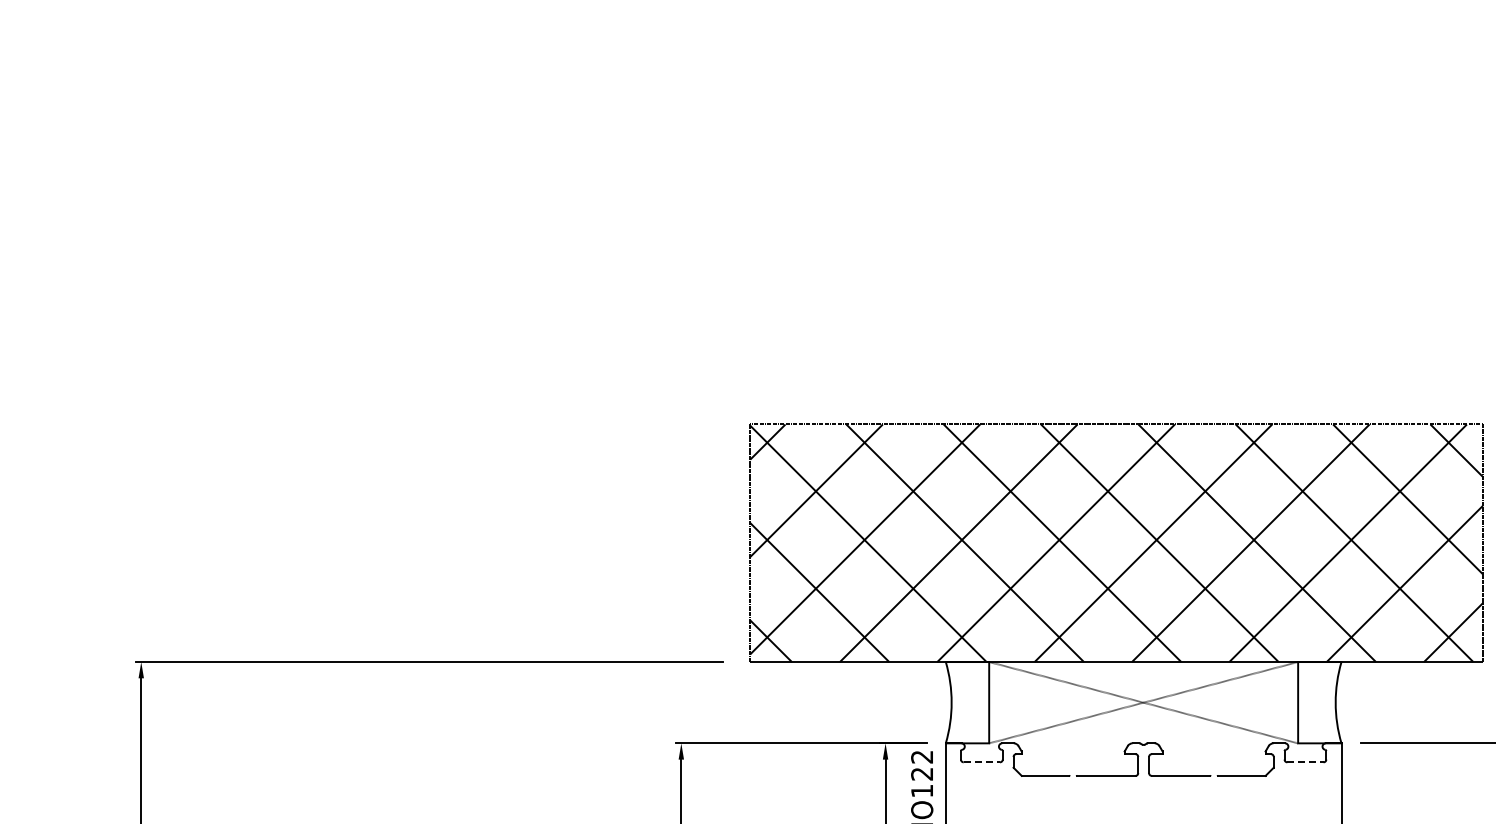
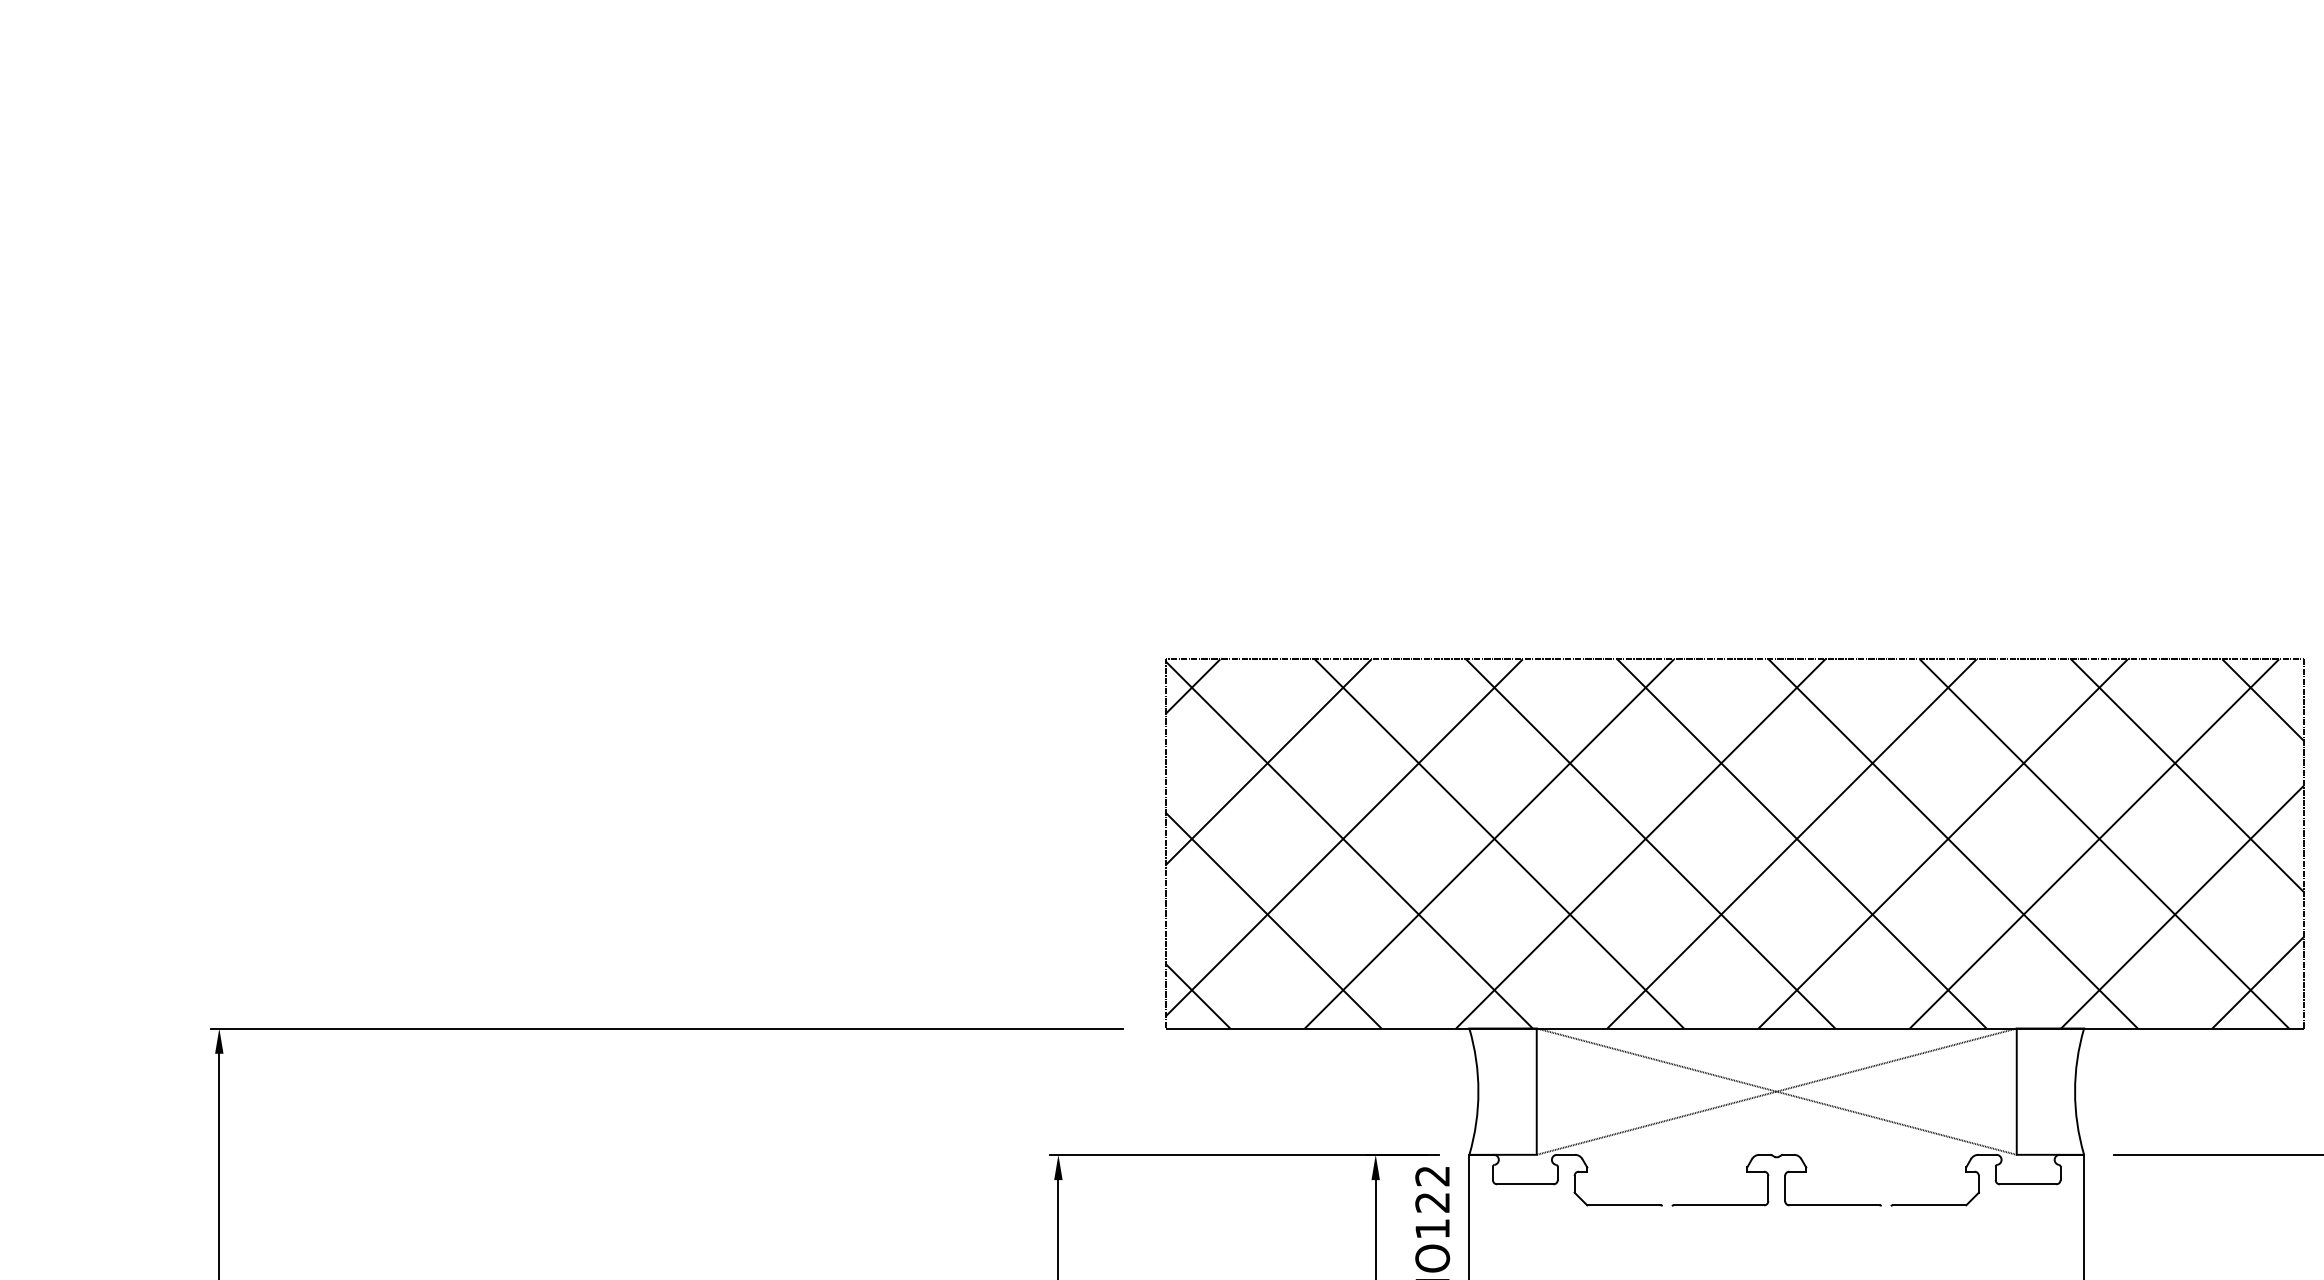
line: (982, 762) -> (1526, 1184), dashed -> solid
line: (1305, 762) -> (2028, 1184), dashed -> solid

